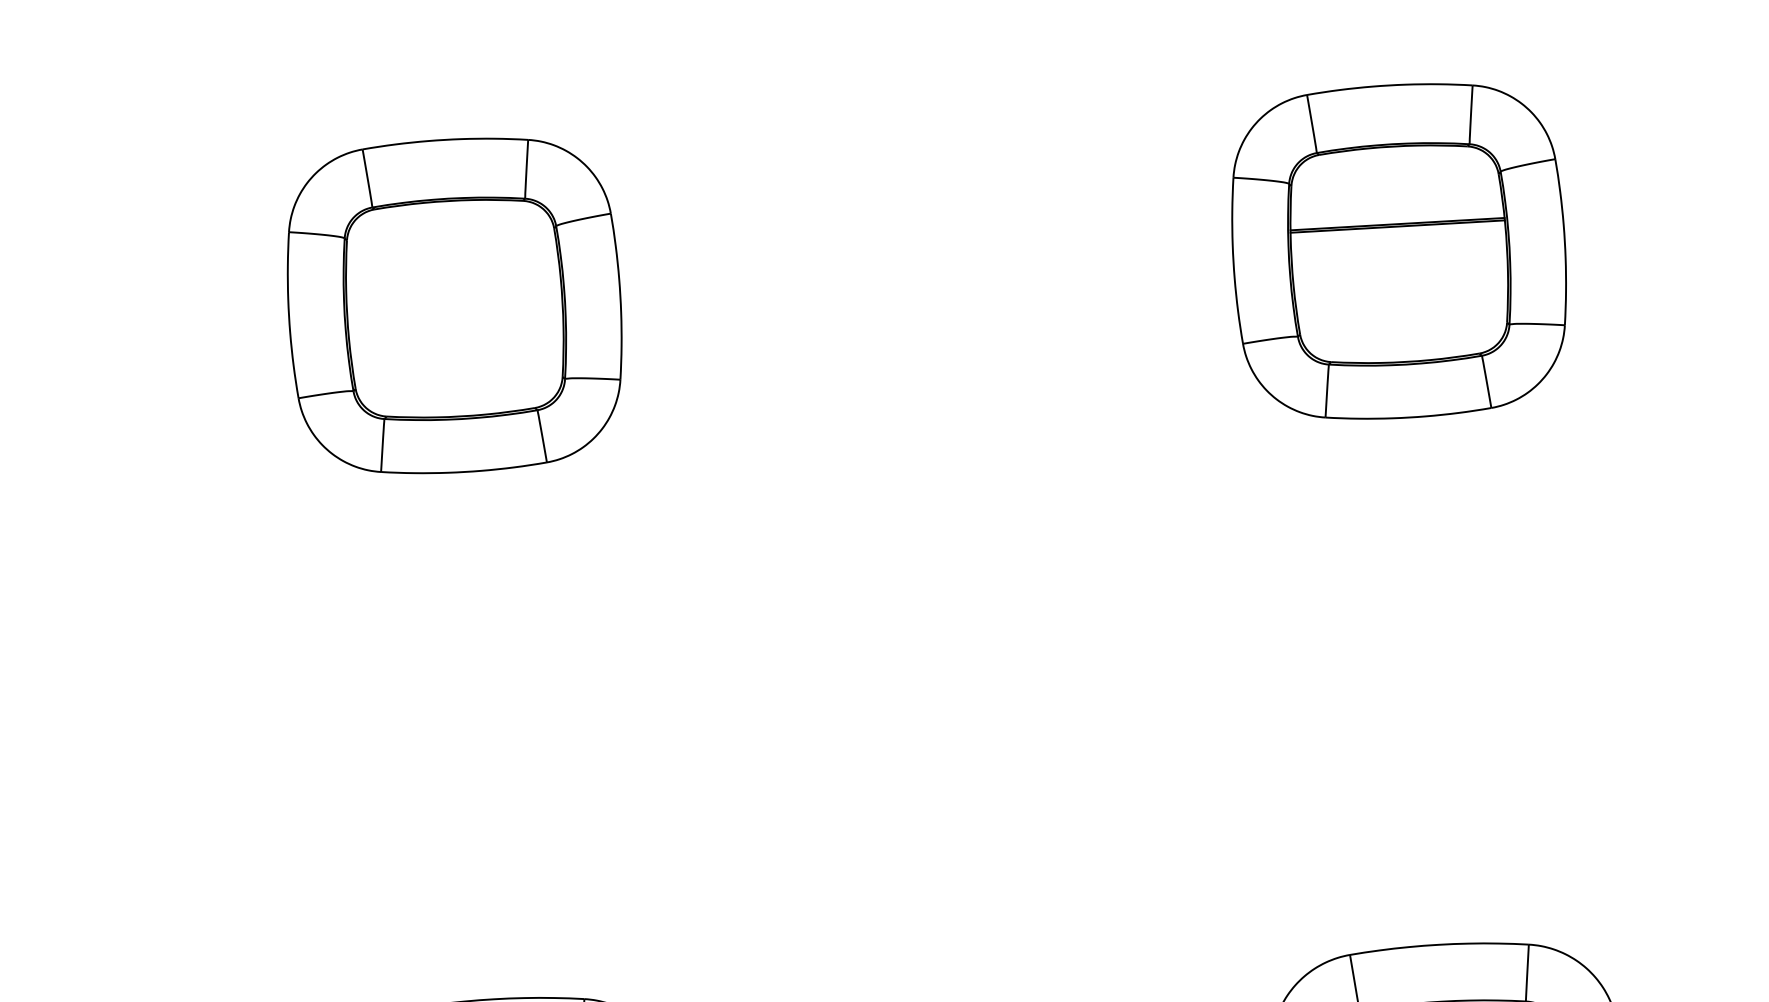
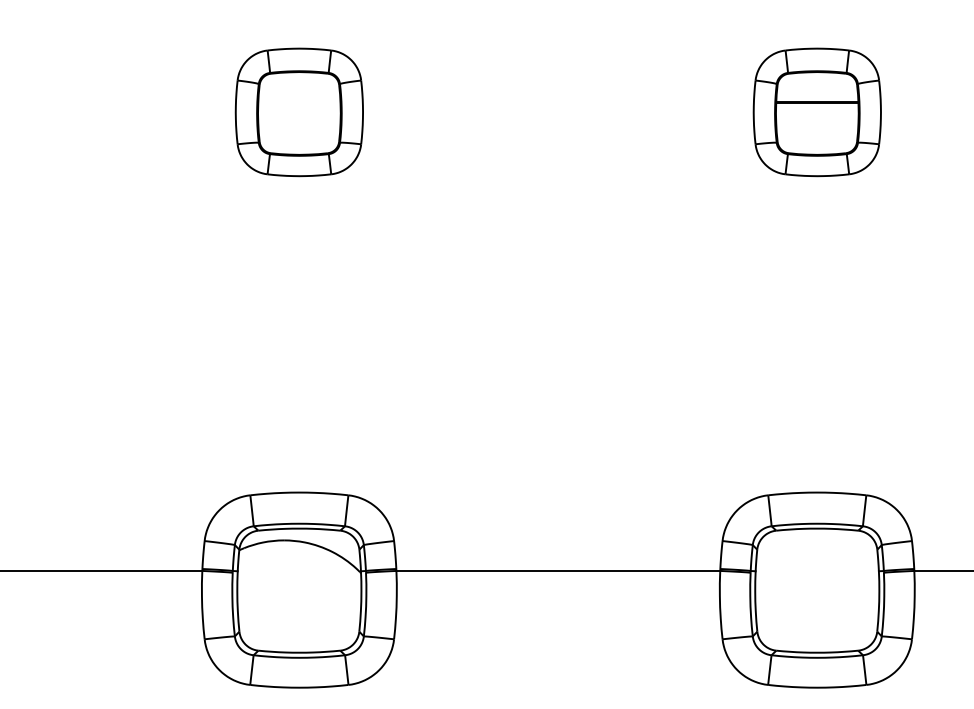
part: (1399, 251) -> (817, 112), size x0.7
part: (454, 306) -> (299, 112), size x0.7

